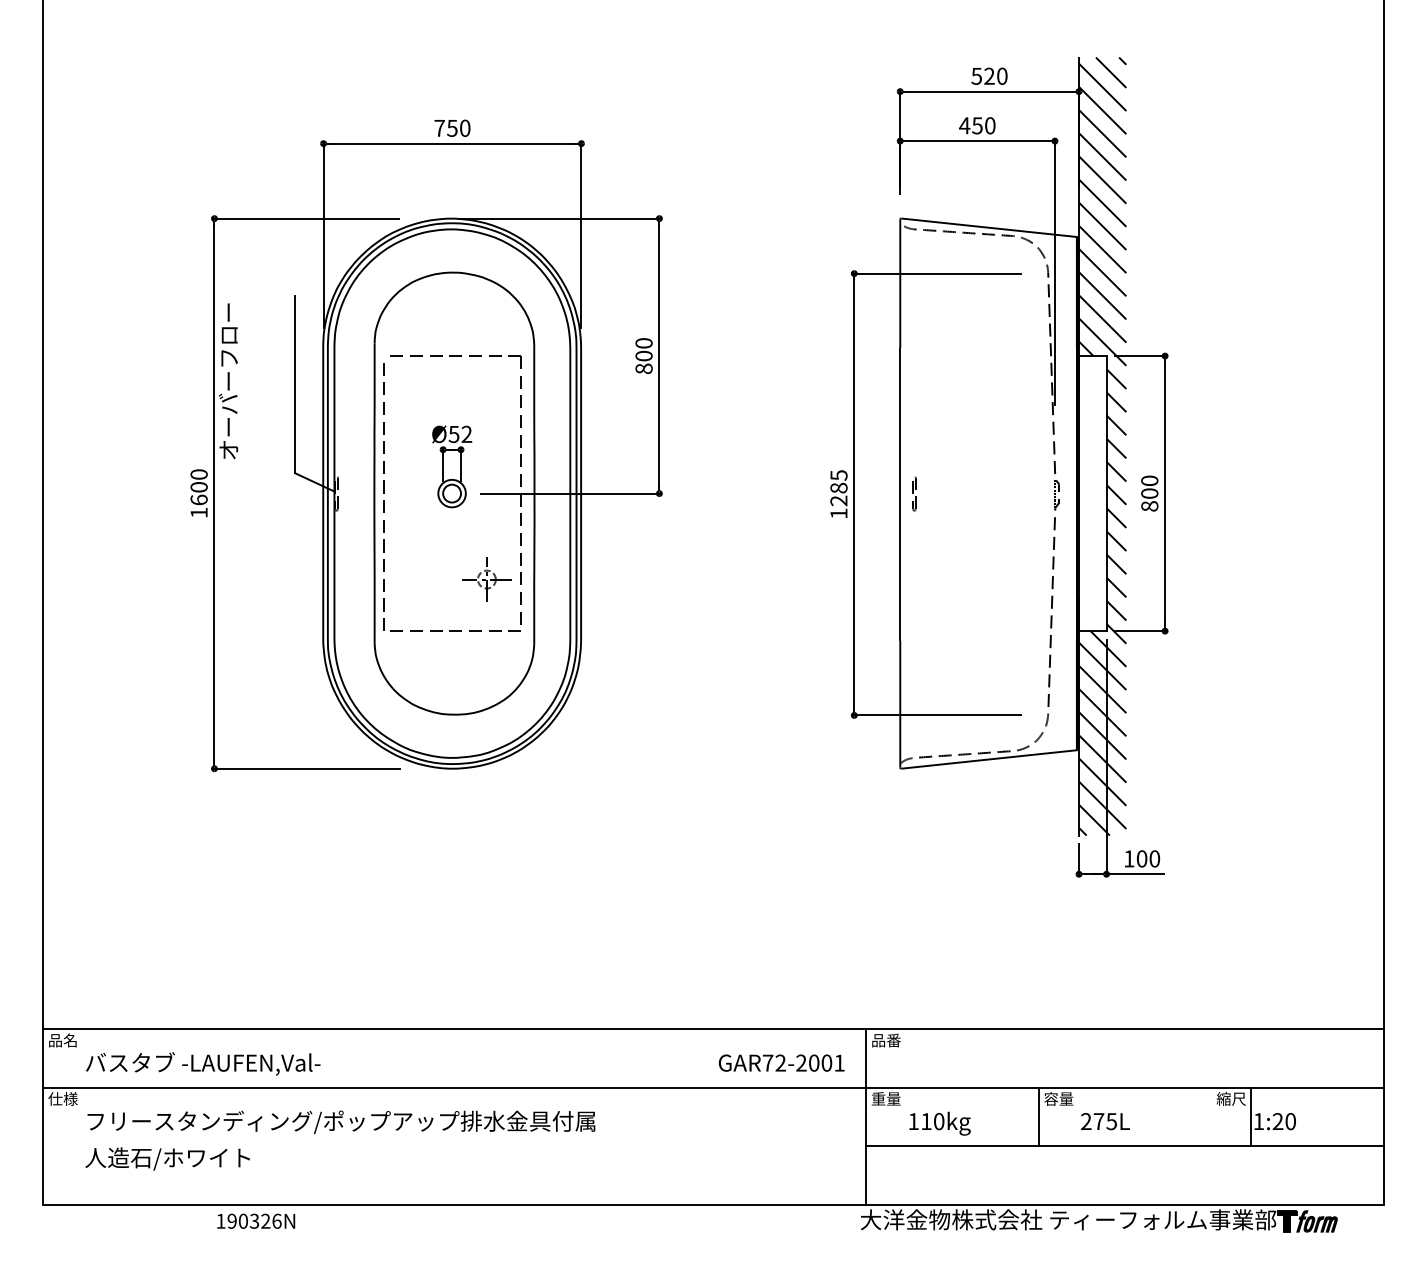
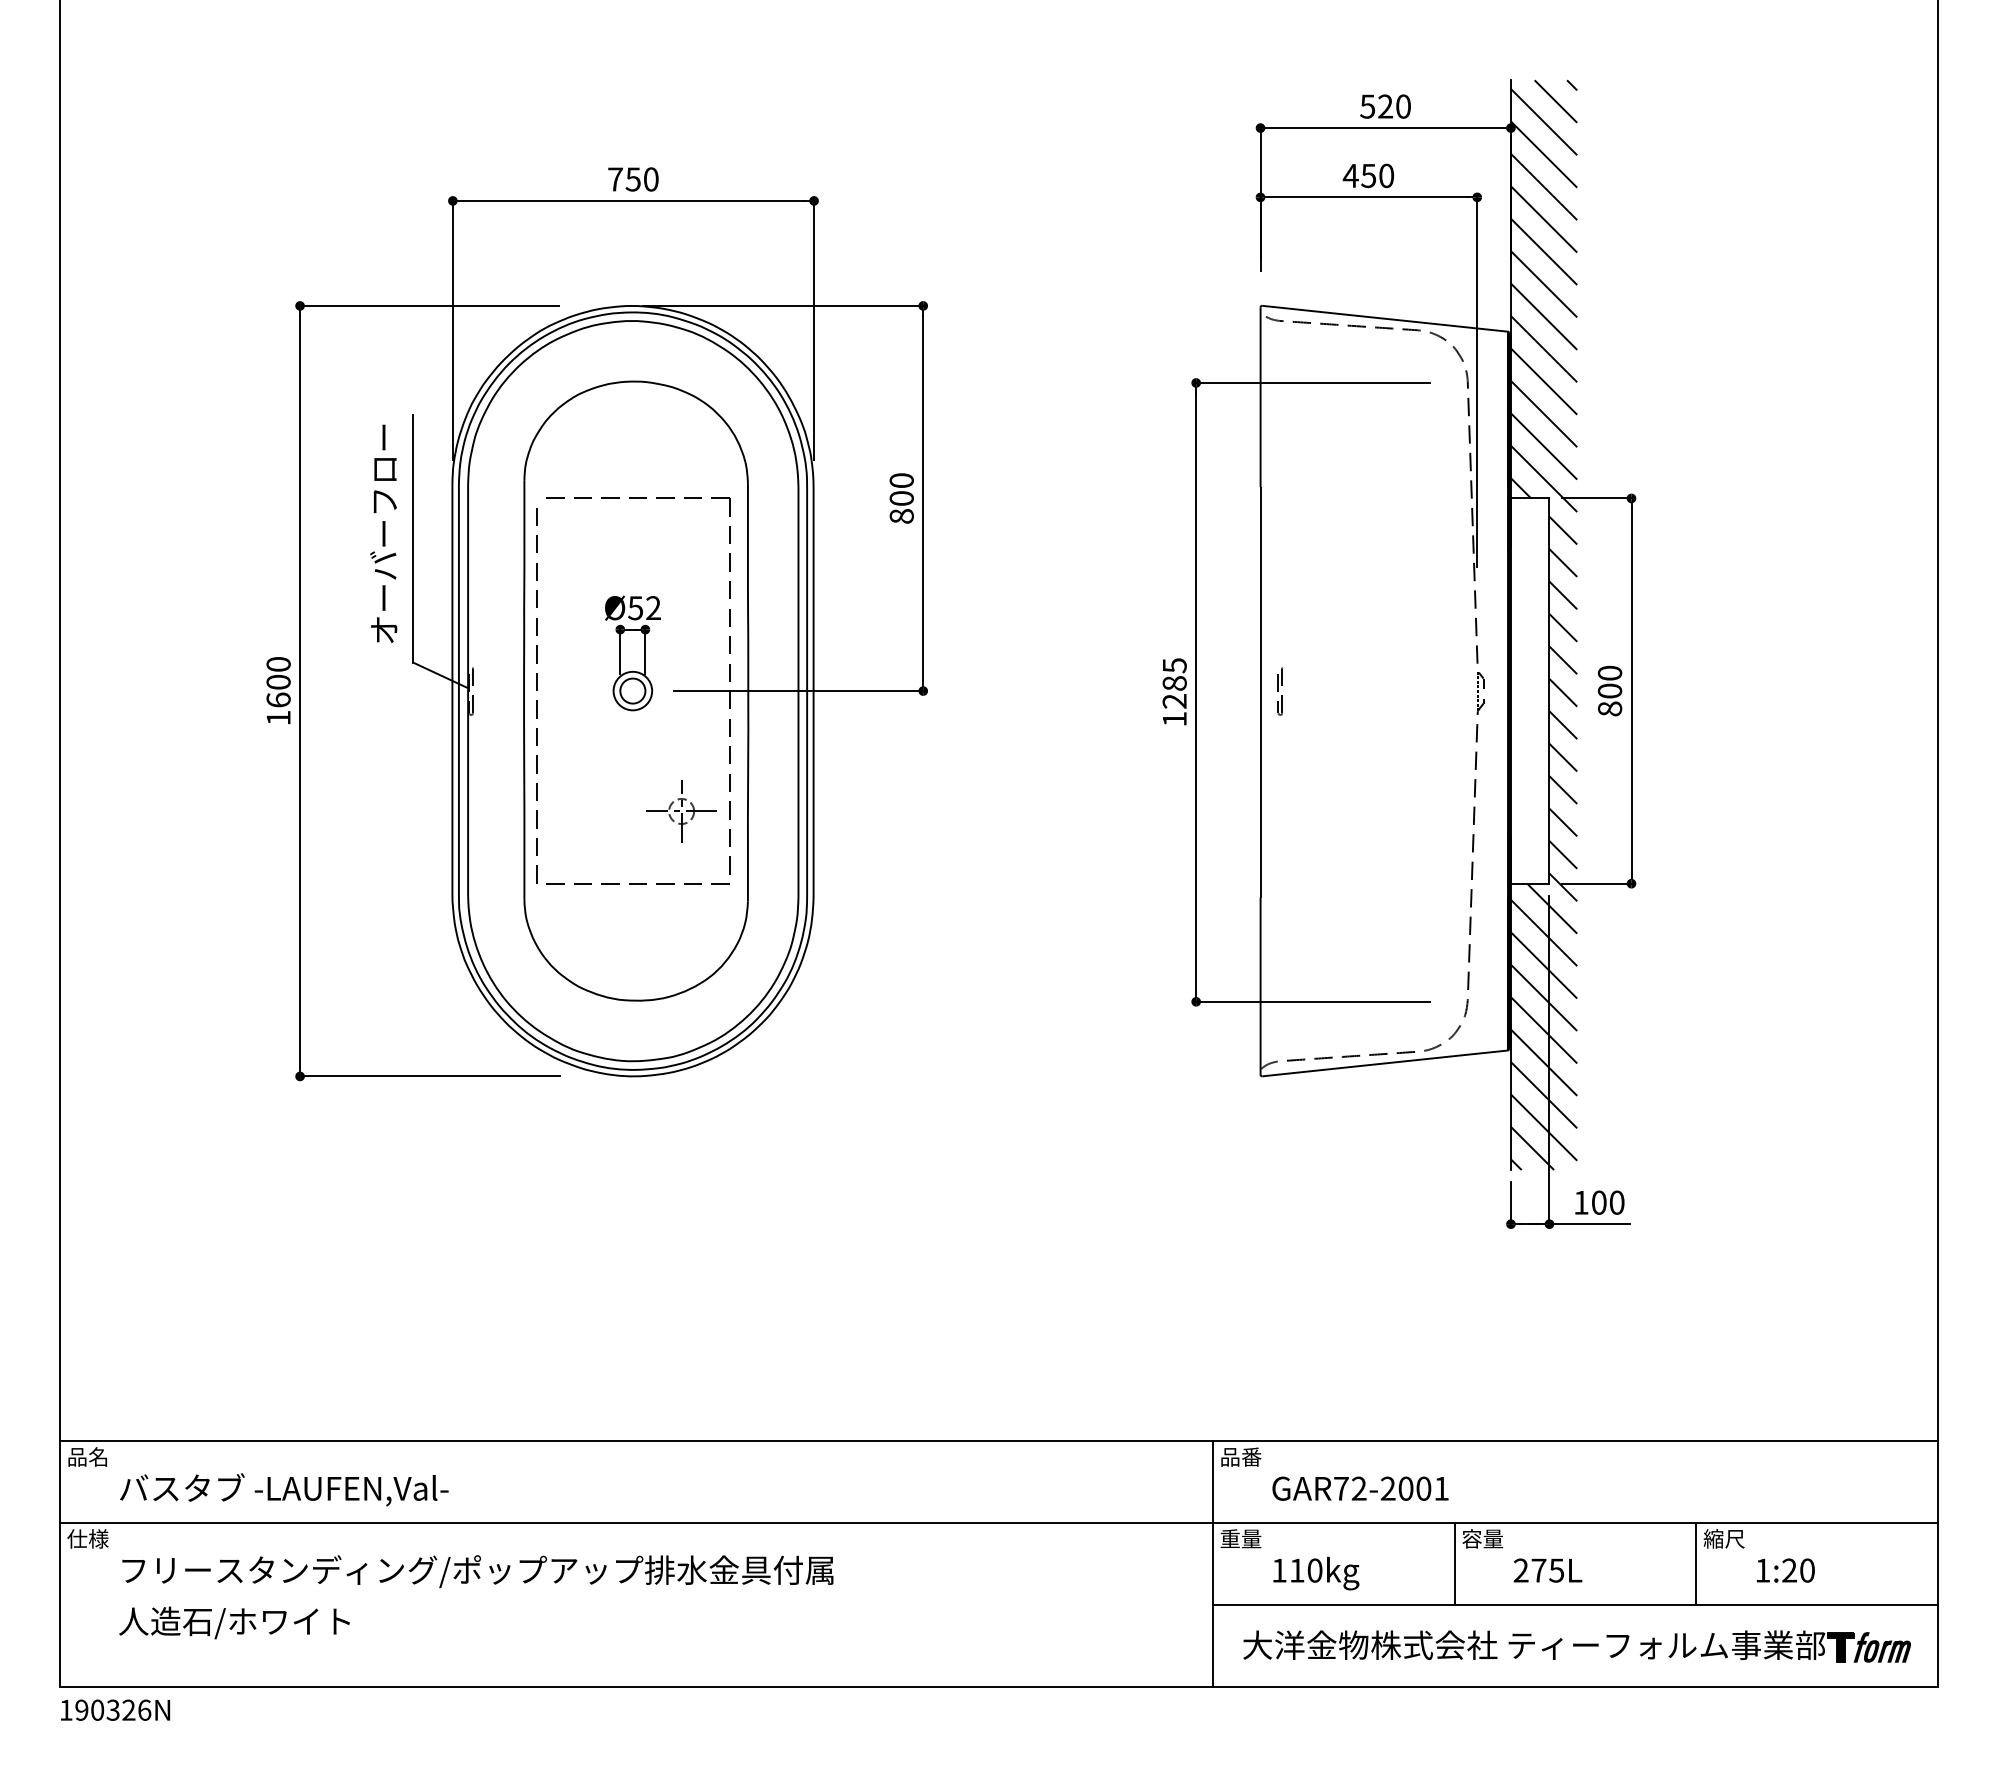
text: (228, 381) -> (383, 533), moved
text: (781, 1062) -> (1360, 1488), moved
line: (1250, 1117) -> (1696, 1564), moved
text: (256, 1220) -> (115, 1709), moved
part: (1098, 1220) -> (1576, 1646), moved

